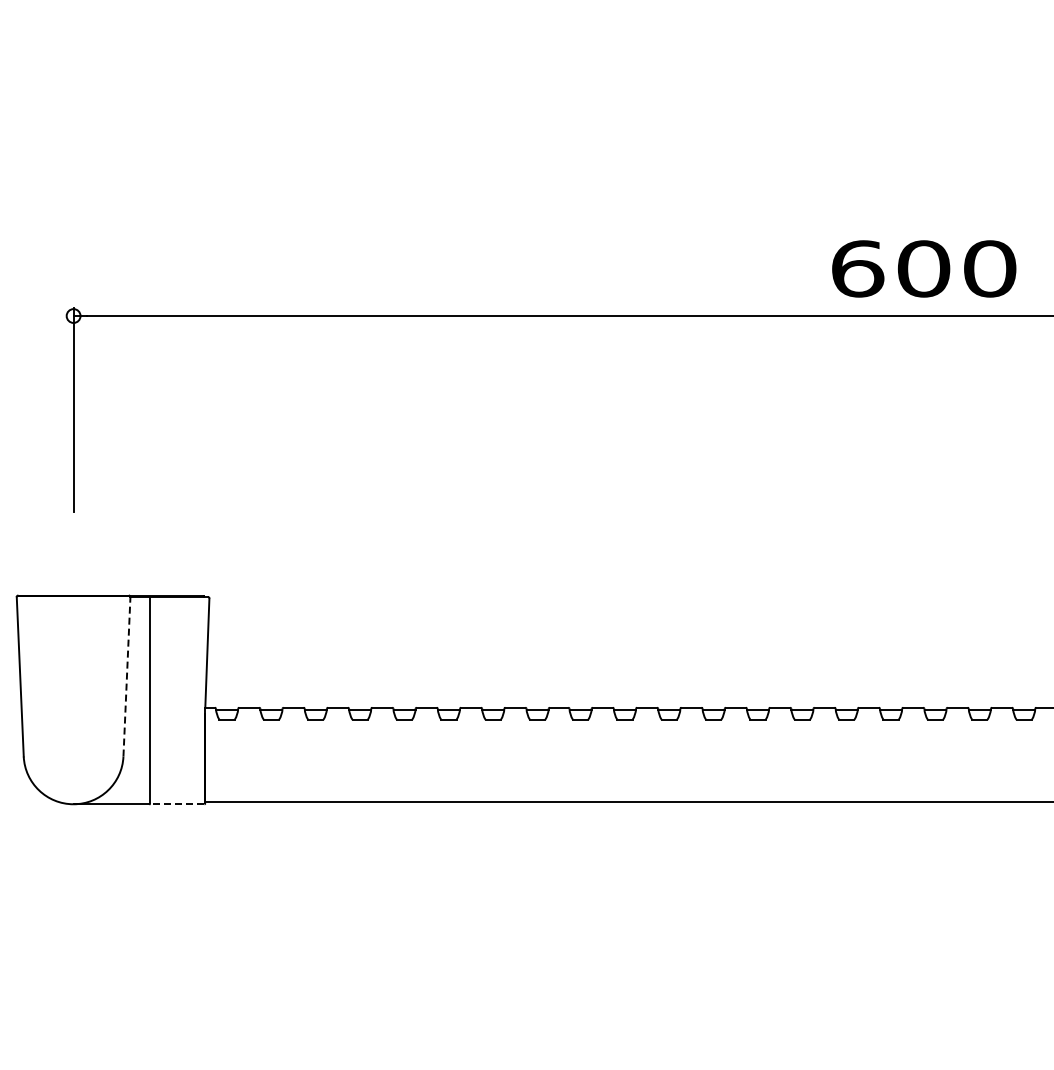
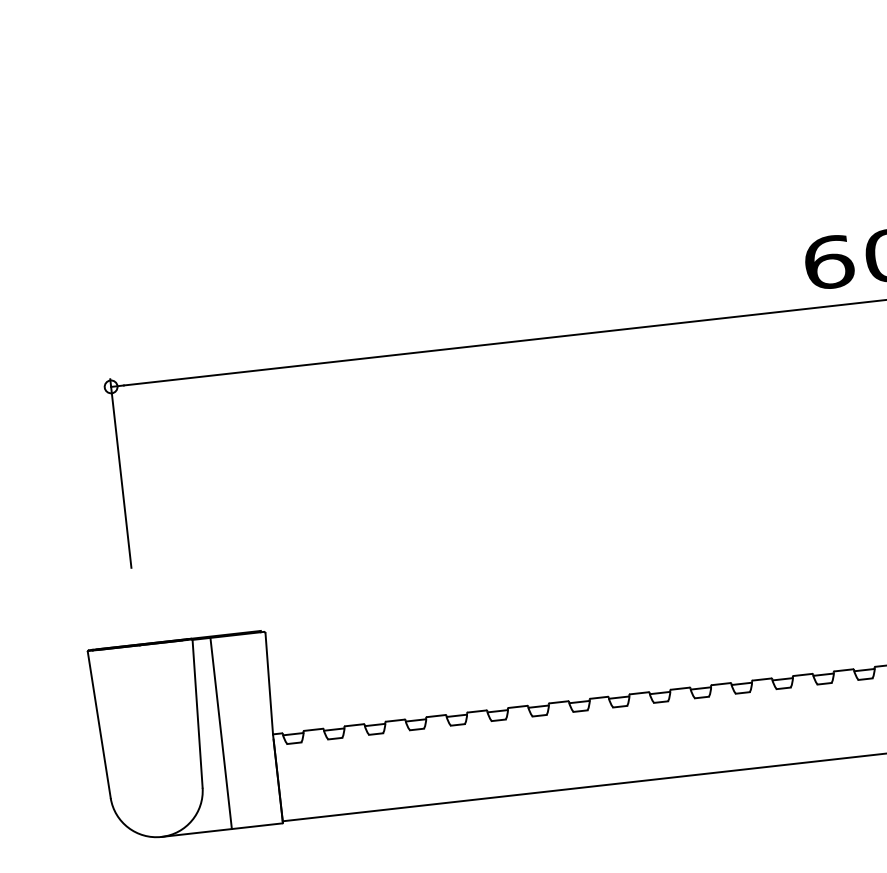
line: (126, 676) -> (197, 713), dashed -> solid
line: (177, 804) -> (257, 826), dashed -> solid

